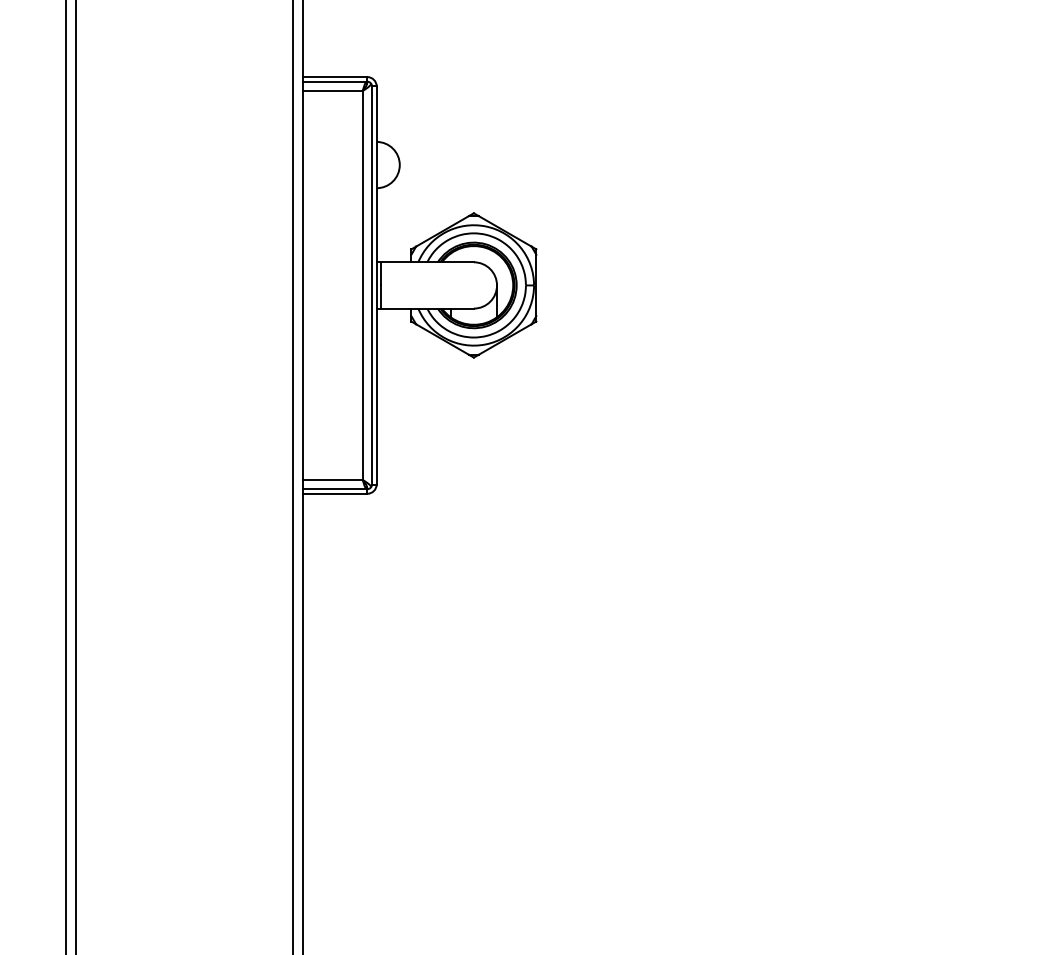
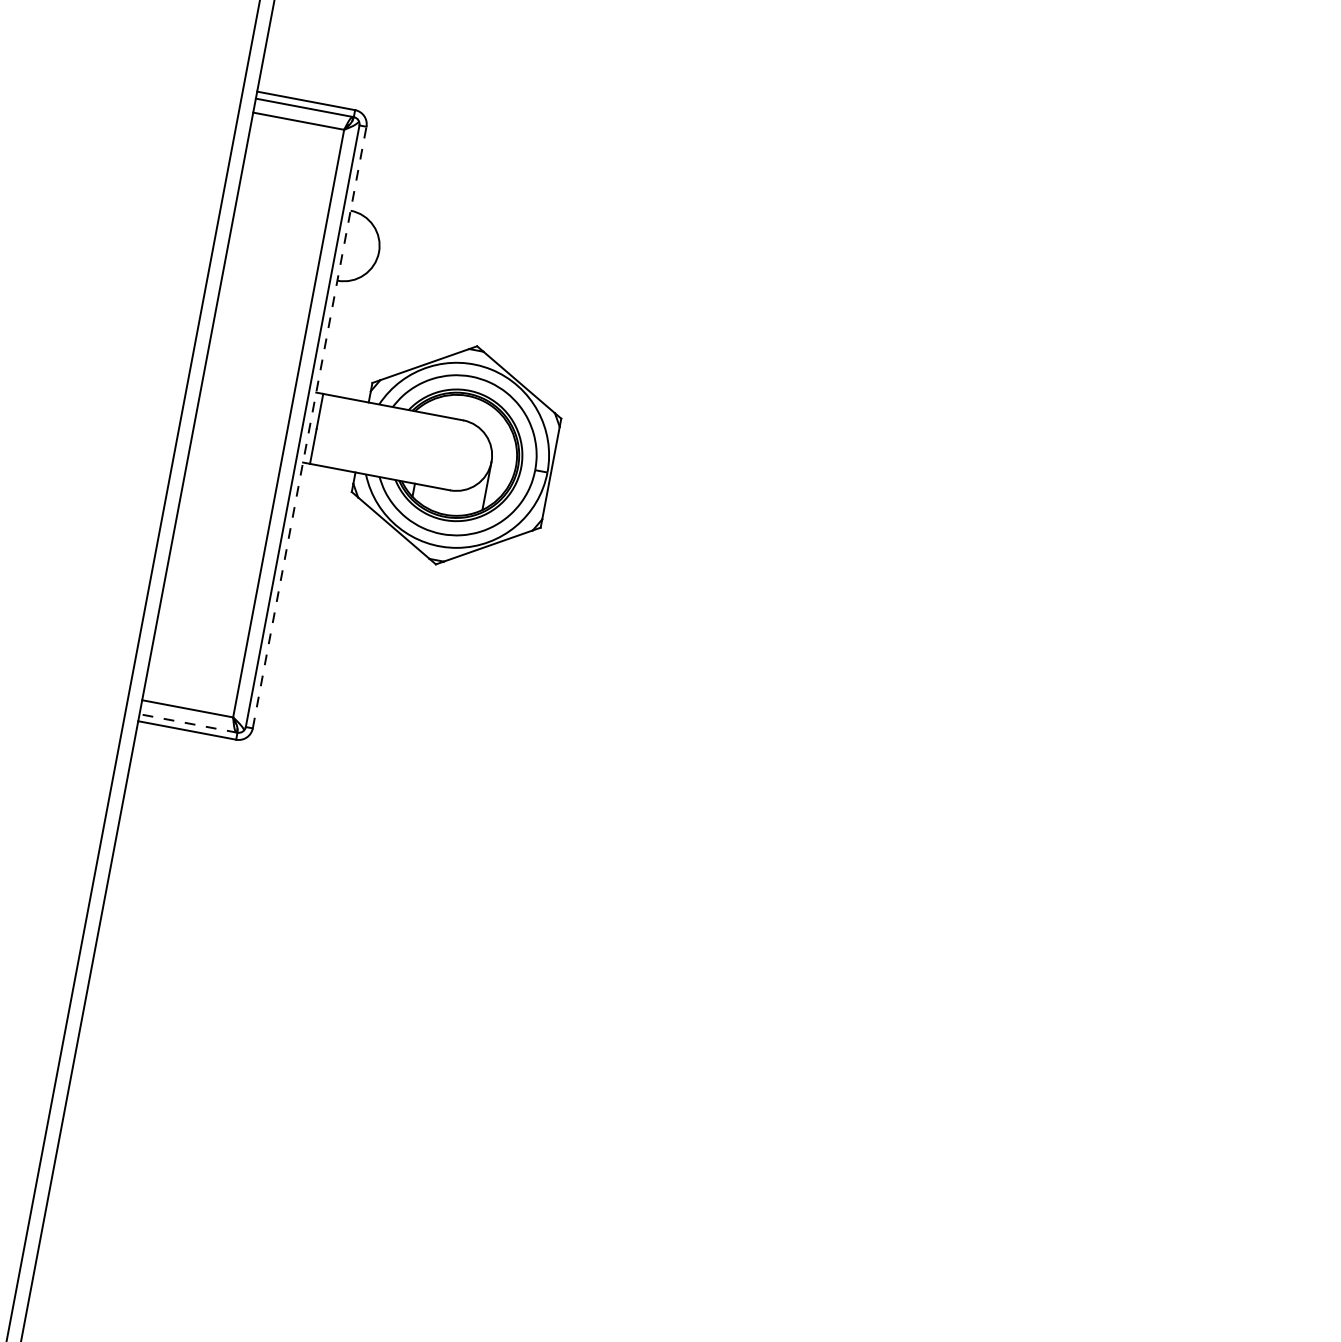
line: (376, 284) -> (309, 426), solid -> dashed
line: (334, 489) -> (187, 723), solid -> dashed

